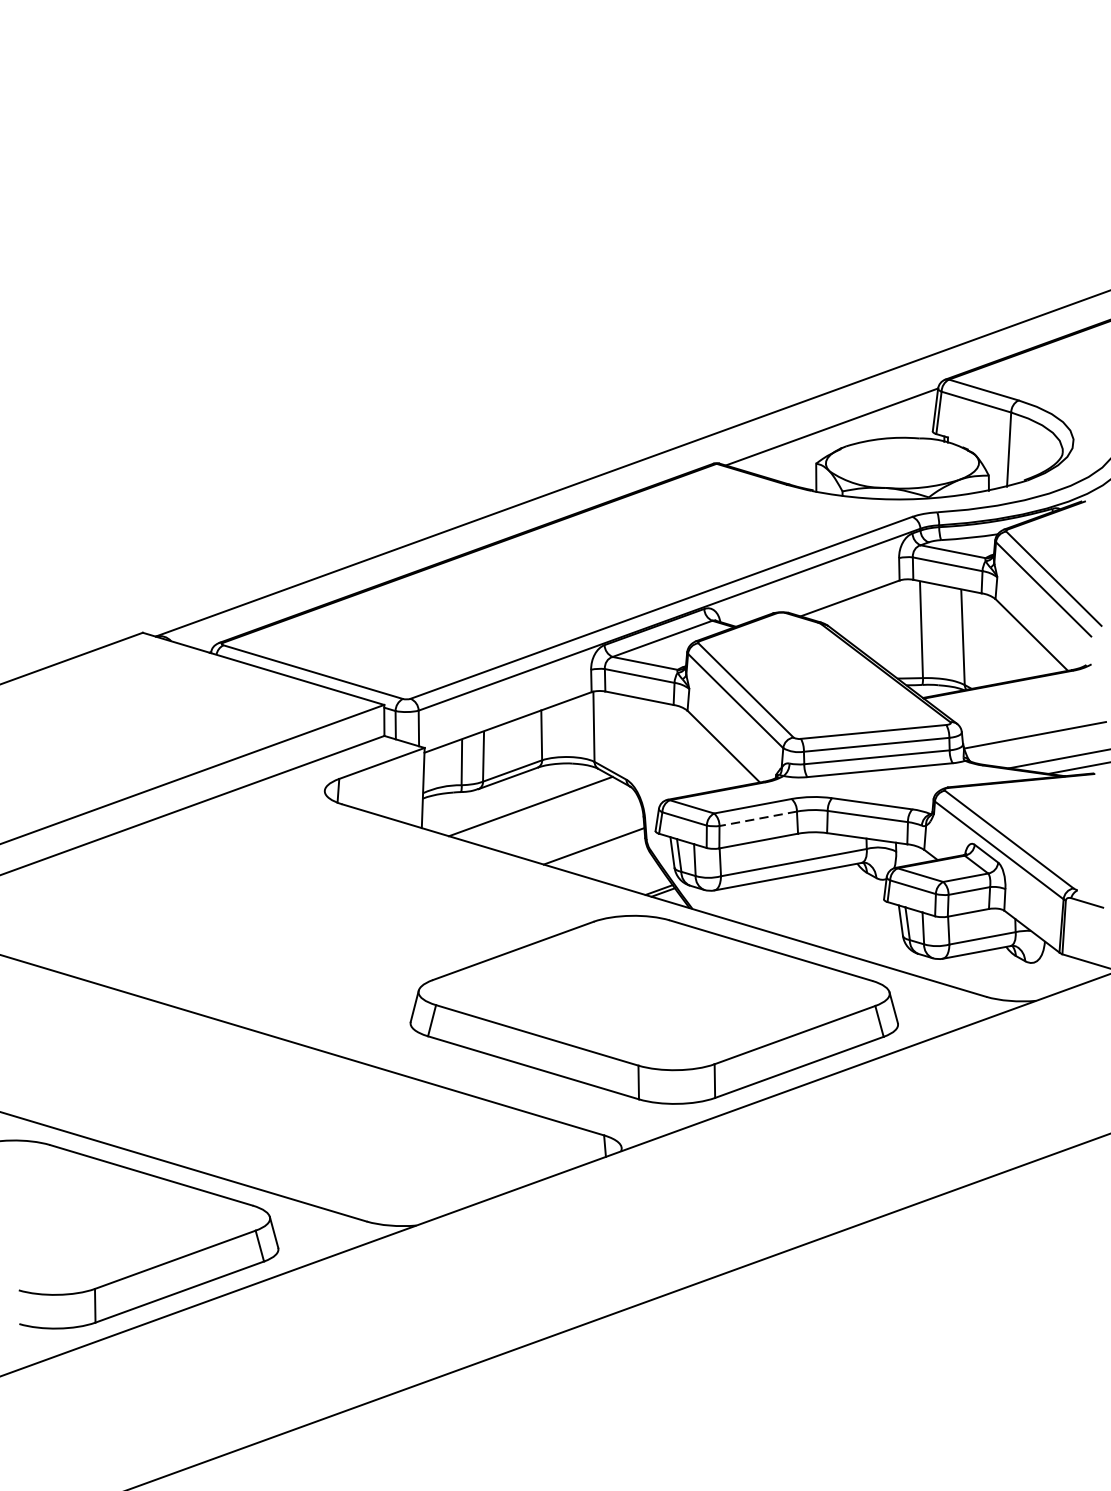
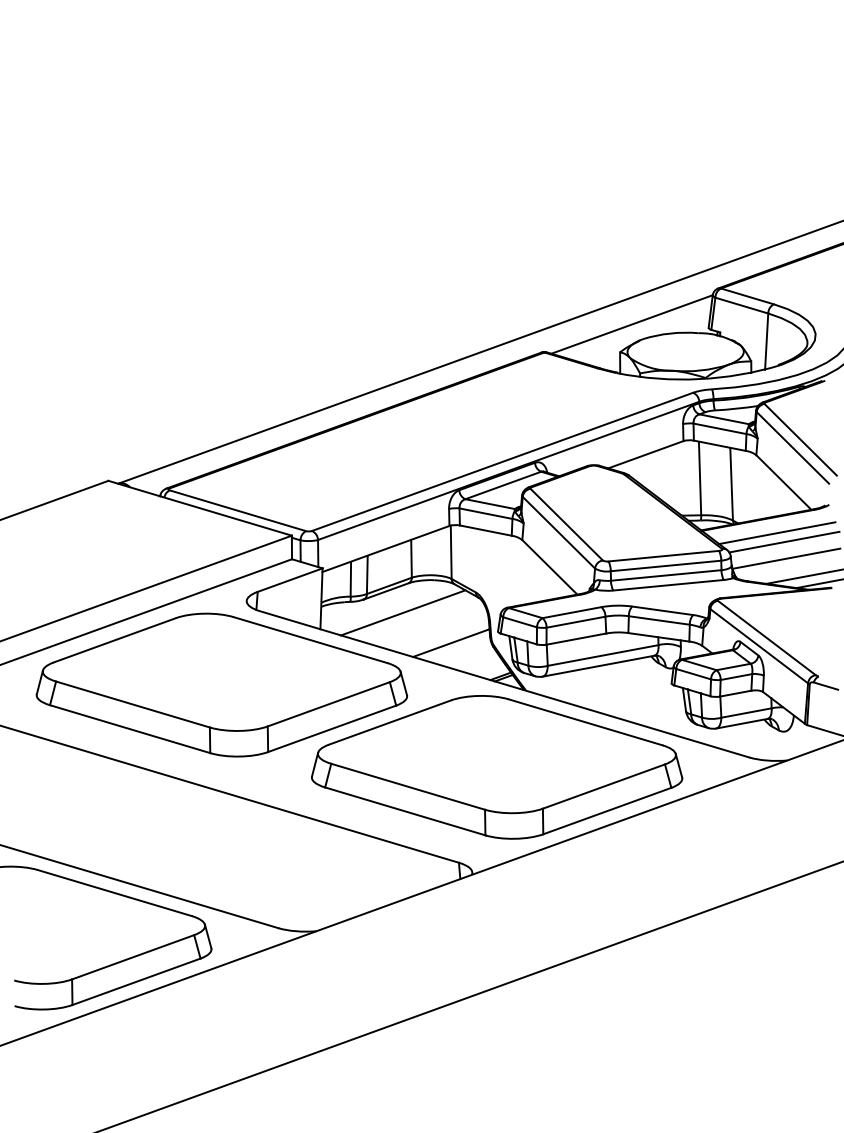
line: (1023, 702) -> (777, 533), added
line: (1032, 712) -> (784, 541), added
line: (758, 819) -> (576, 622), dashed -> solid
part: (291, 900) -> (221, 684), added

